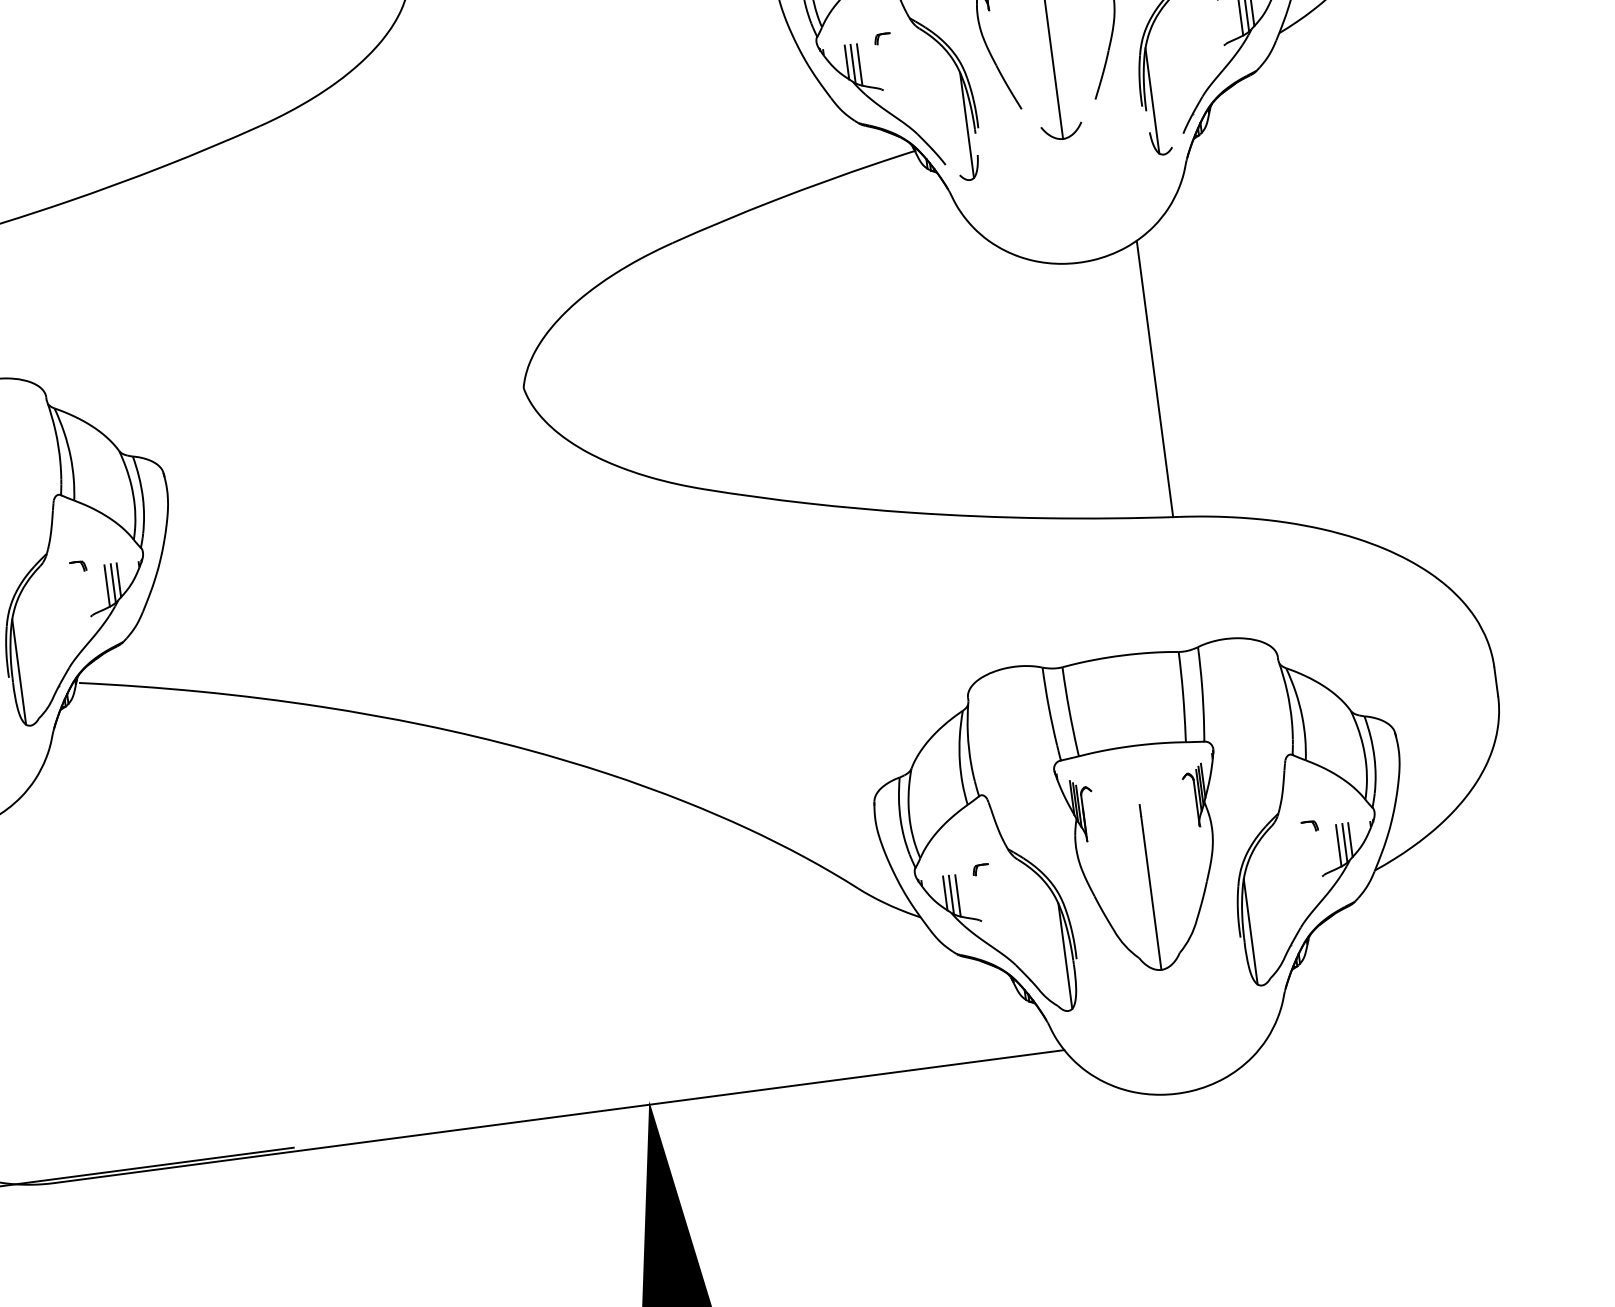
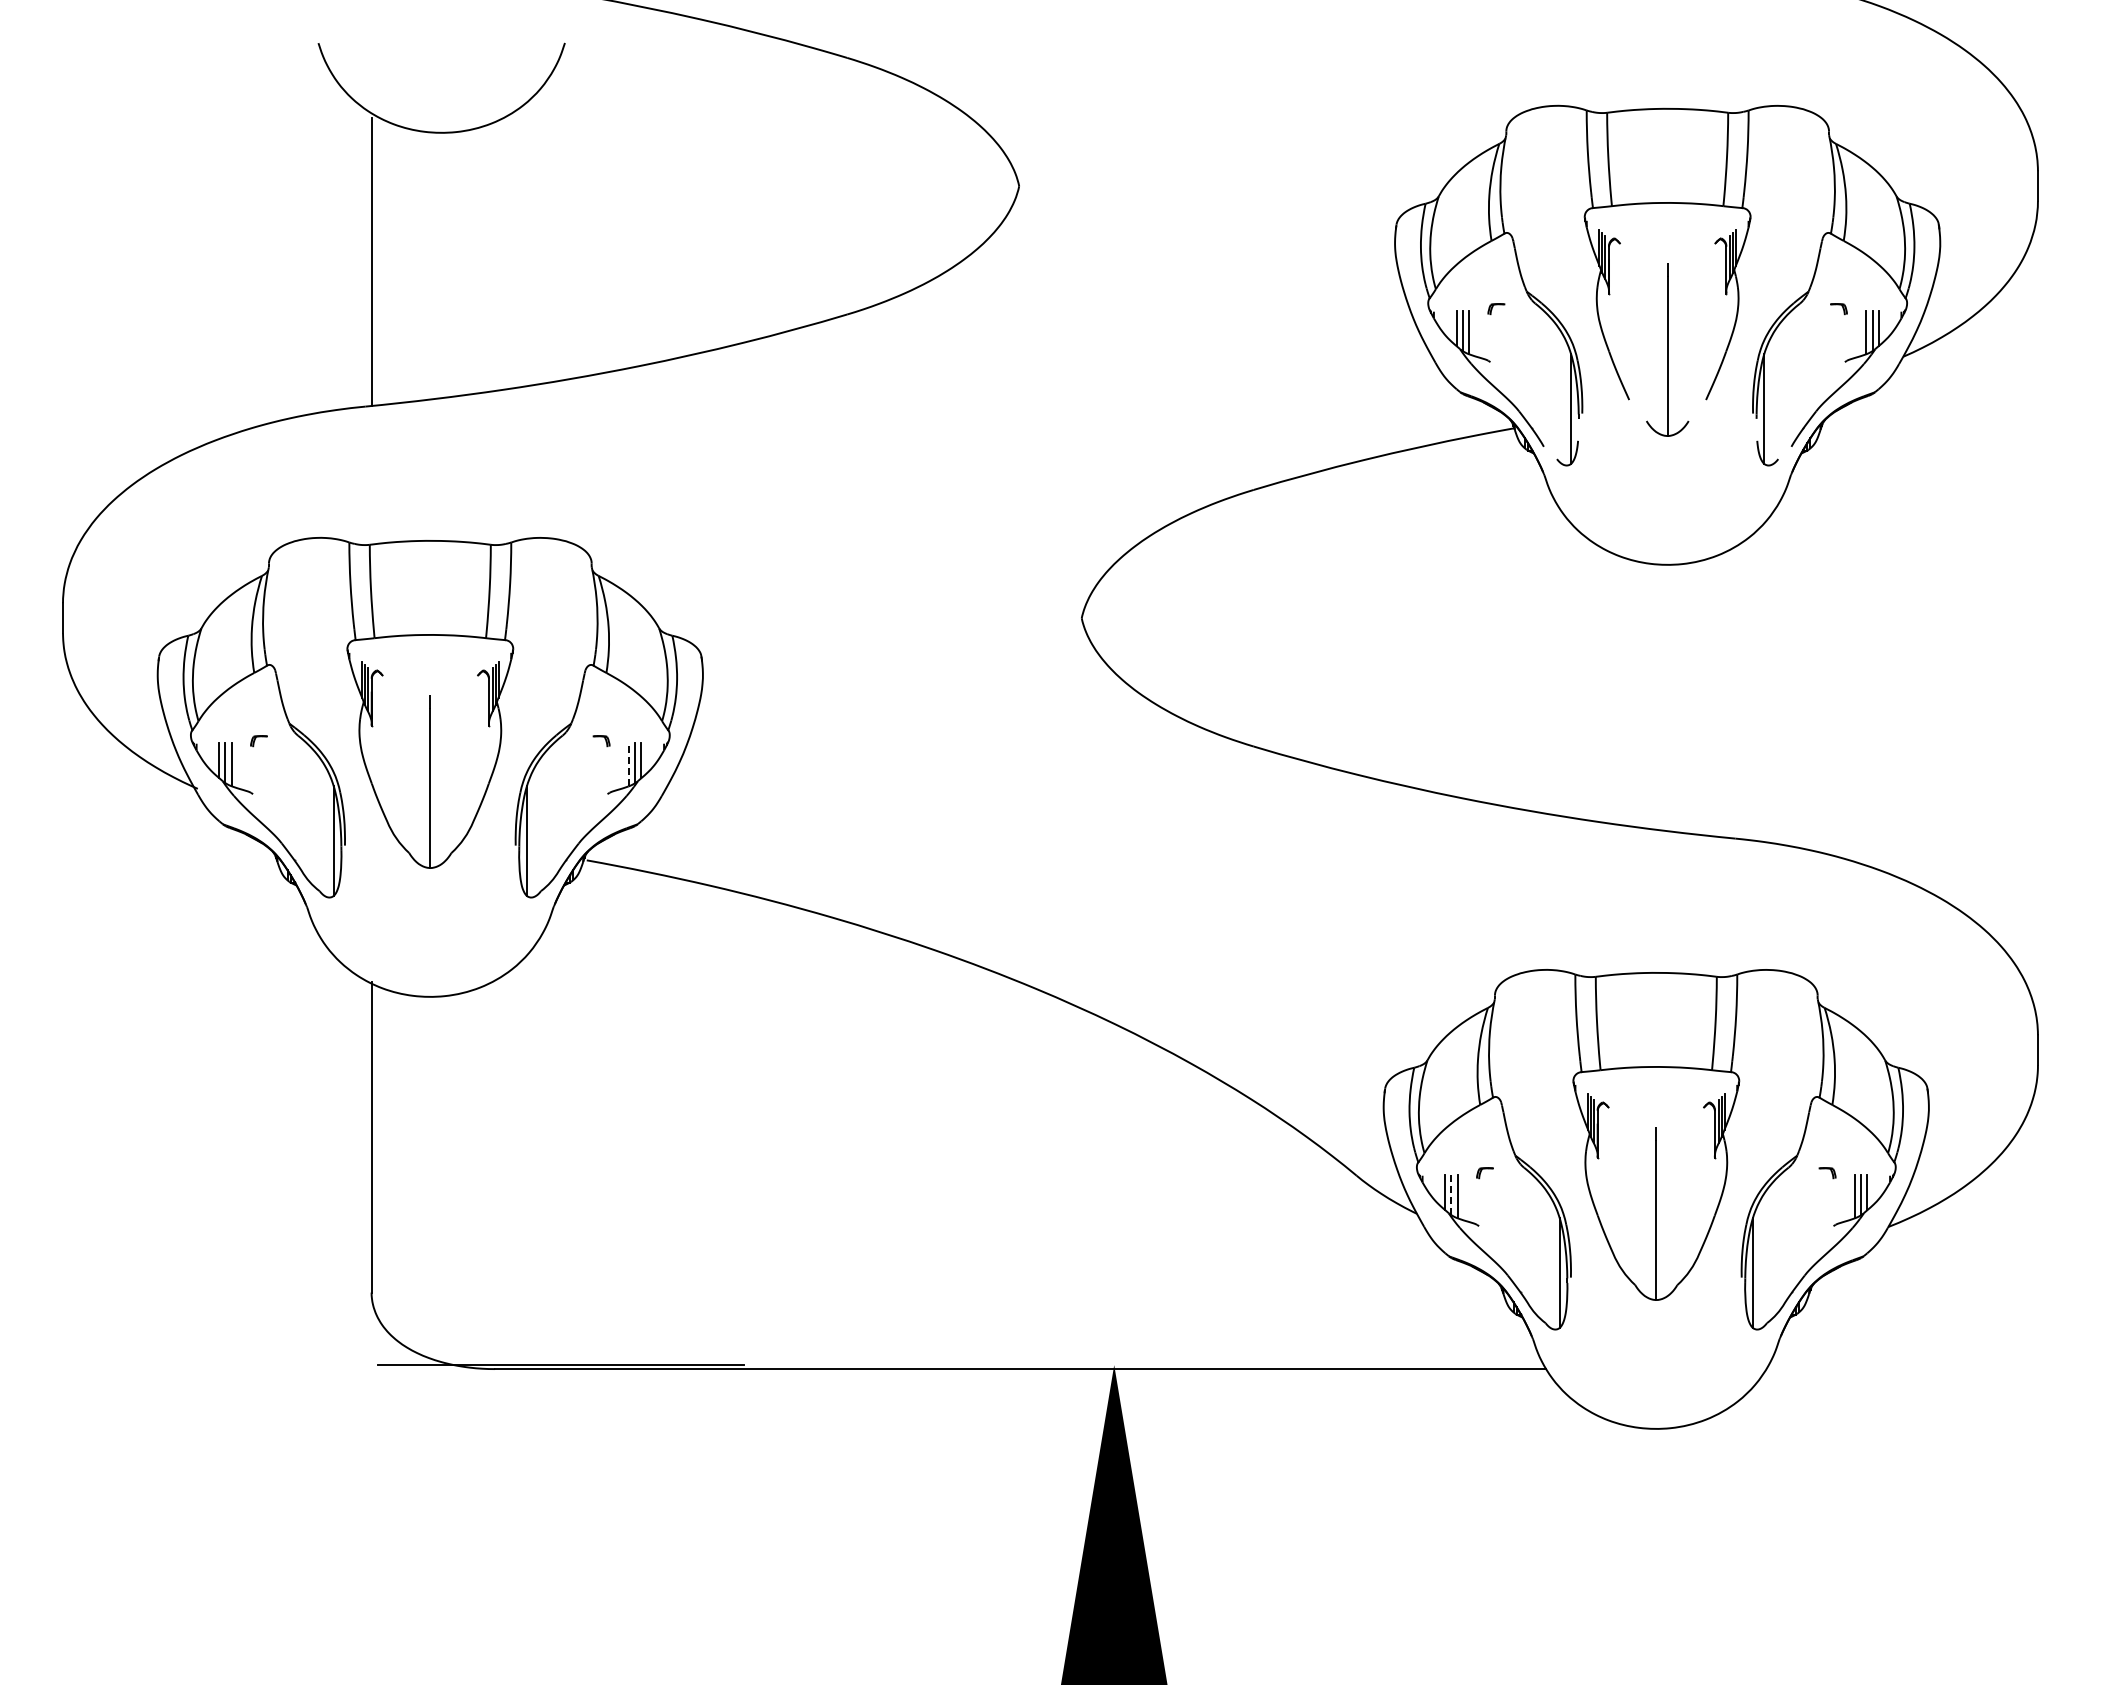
line: (1155, 379) -> (1729, 694), removed
line: (107, 585) -> (628, 764), solid -> dashed
line: (951, 894) -> (1451, 1194), solid -> dashed

